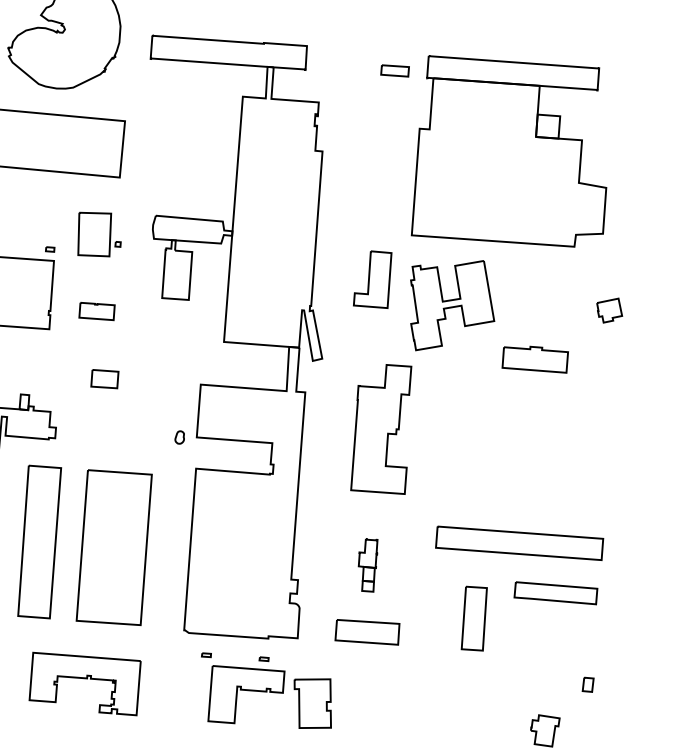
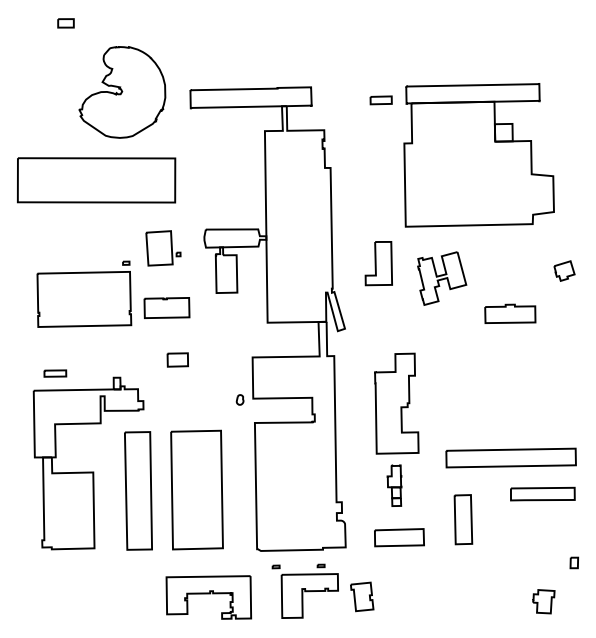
part: (452, 305) -> (442, 278), size x0.71
part: (96, 310) -> (166, 307), size x1.67
part: (382, 428) -> (396, 403), moved
part: (474, 618) -> (463, 519), moved
part: (84, 683) -> (208, 597), moved
part: (313, 703) -> (362, 596), size x0.71

